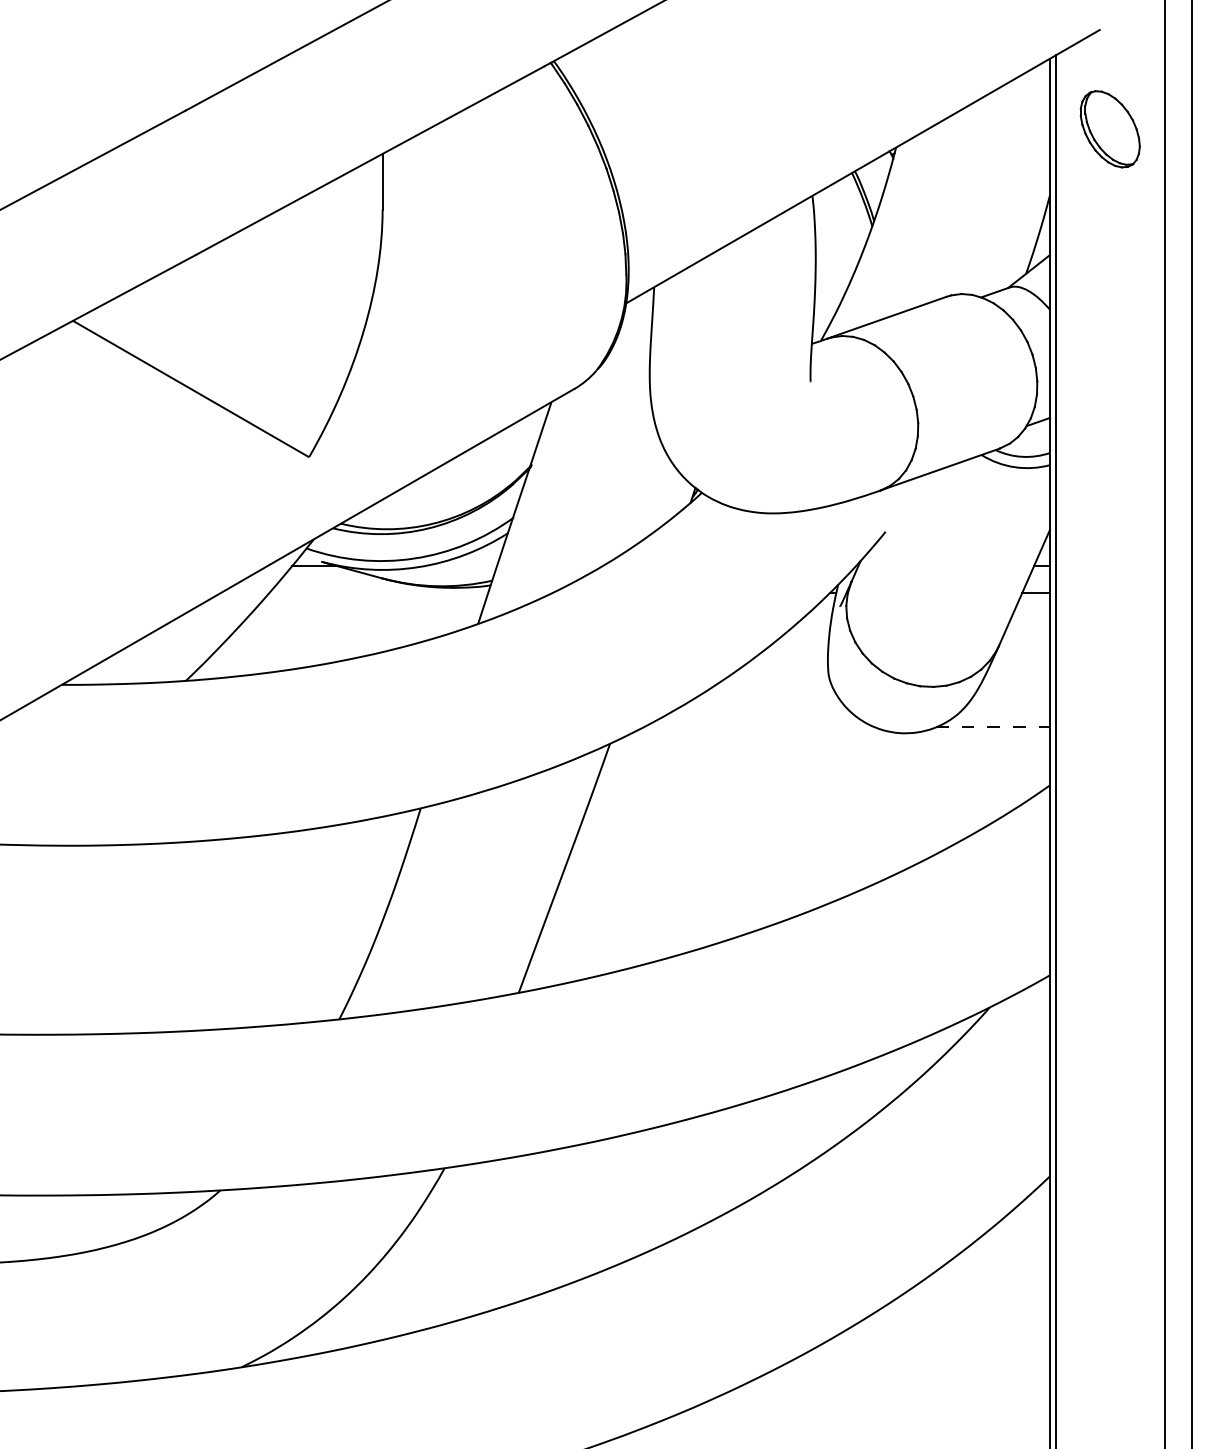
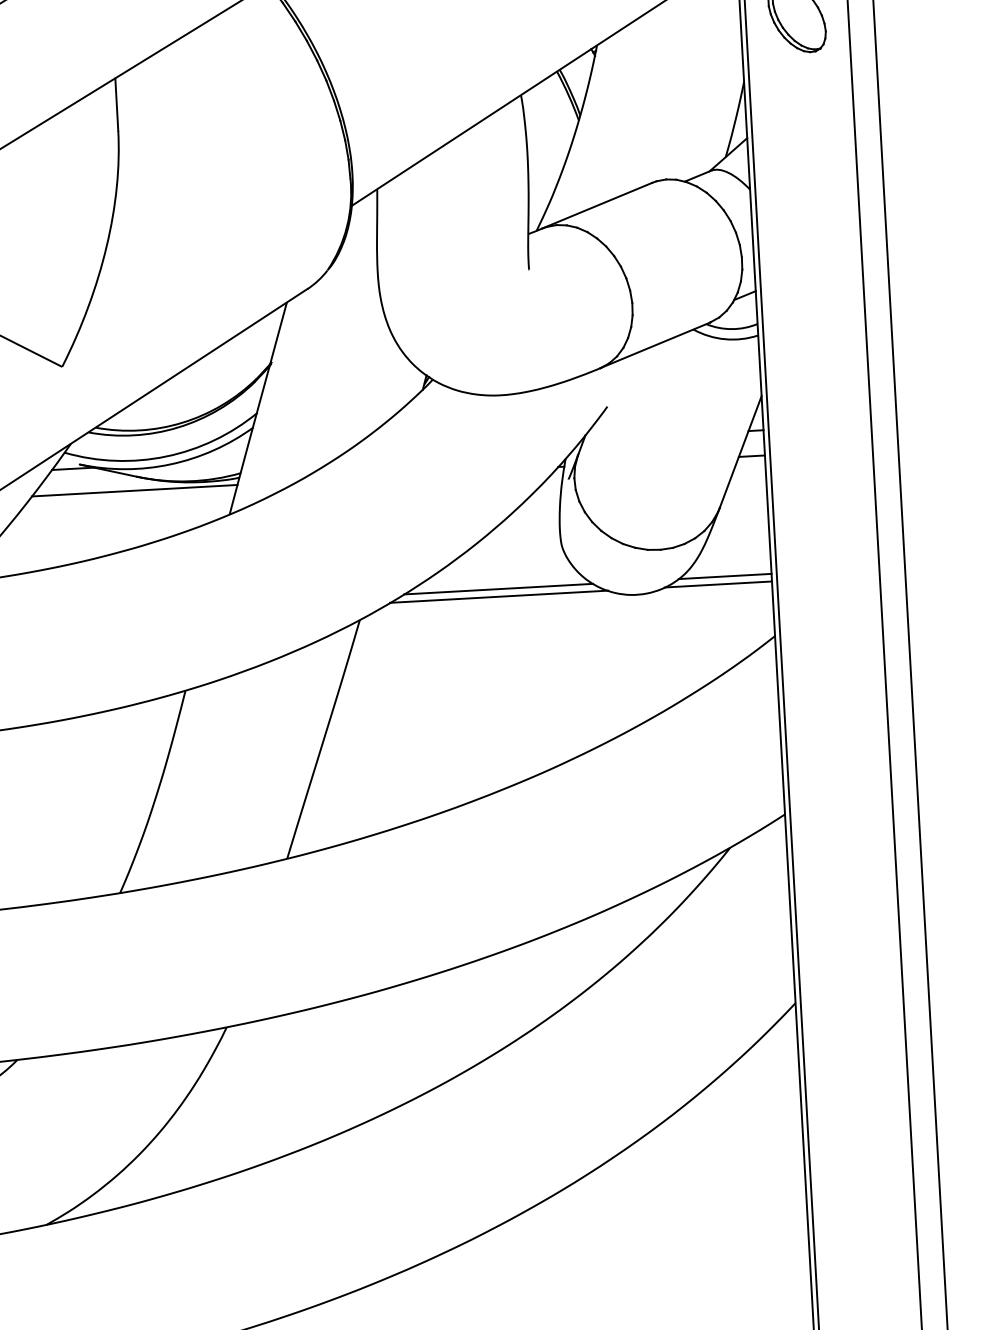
line: (378, 592) -> (134, 490), added
line: (758, 719) -> (497, 589), added
line: (1000, 719) -> (725, 576), added
line: (759, 727) -> (499, 597), added
line: (993, 727) -> (718, 584), dashed -> solid

